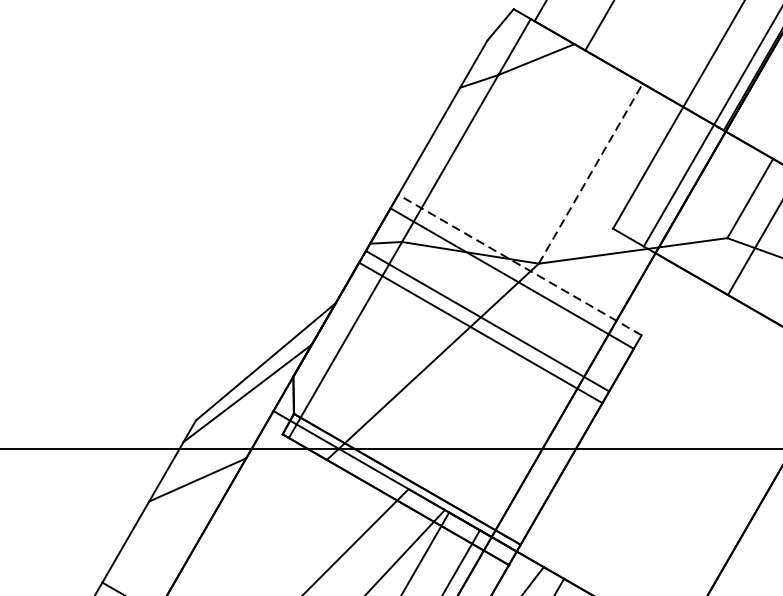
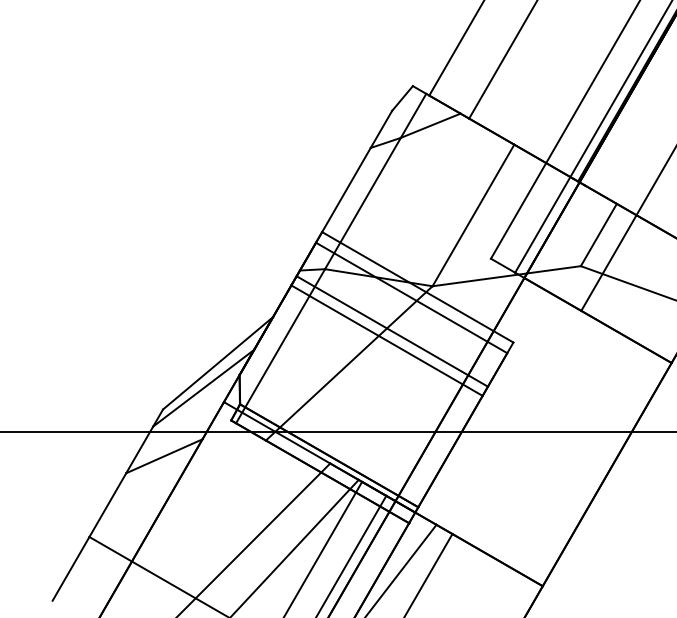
line: (590, 173) -> (473, 215), dashed -> solid
line: (519, 265) -> (417, 287), dashed -> solid

